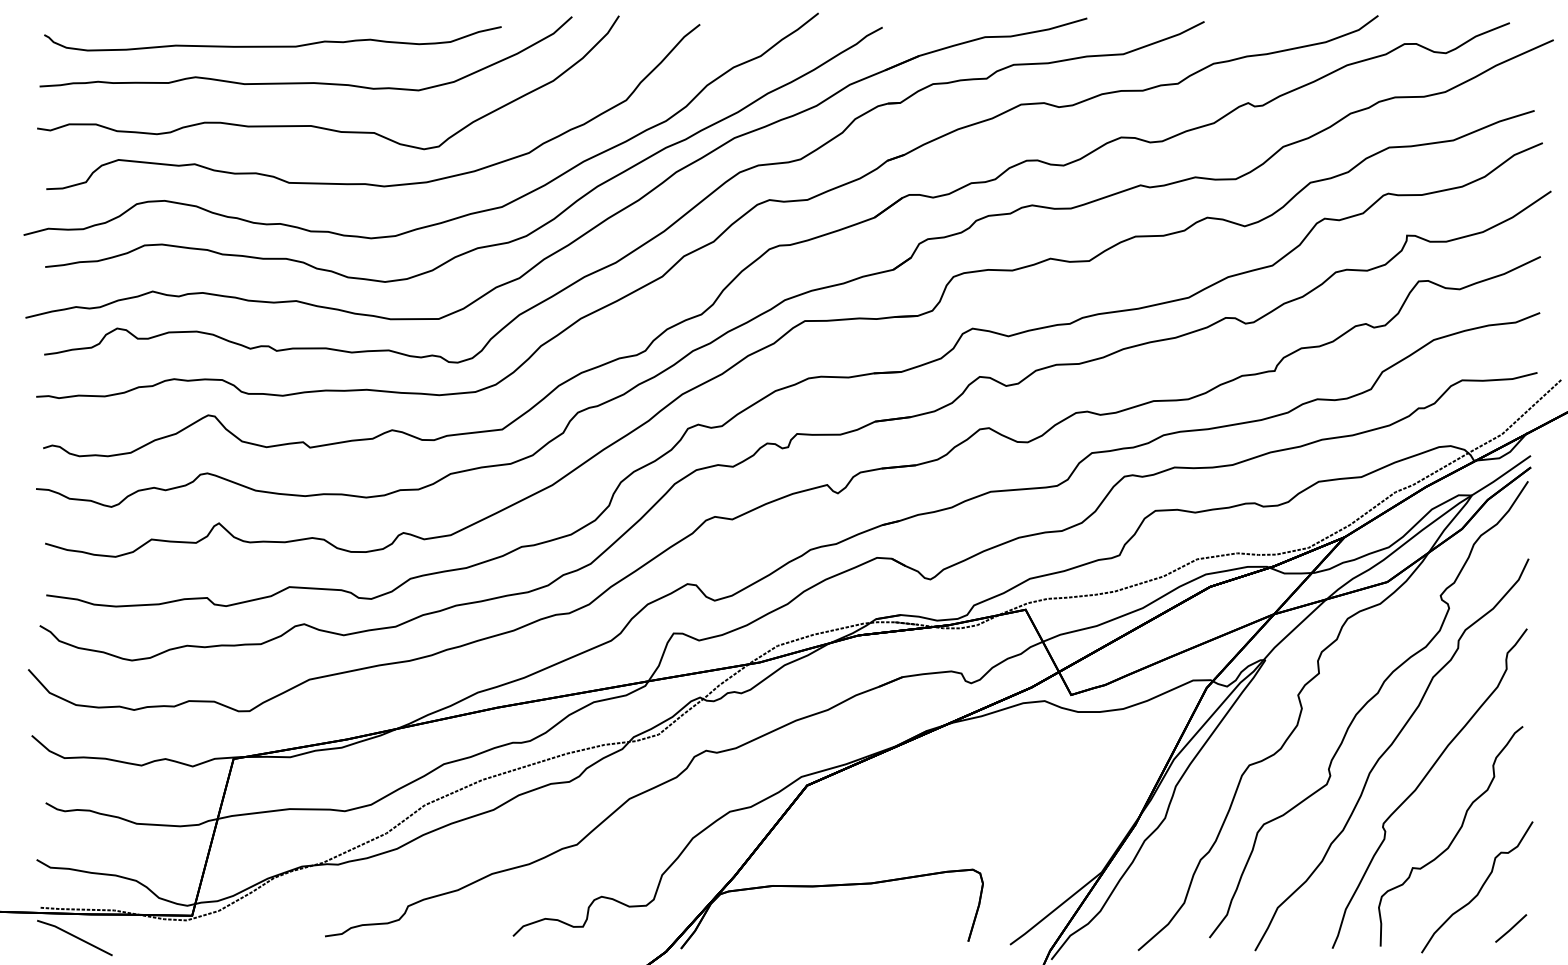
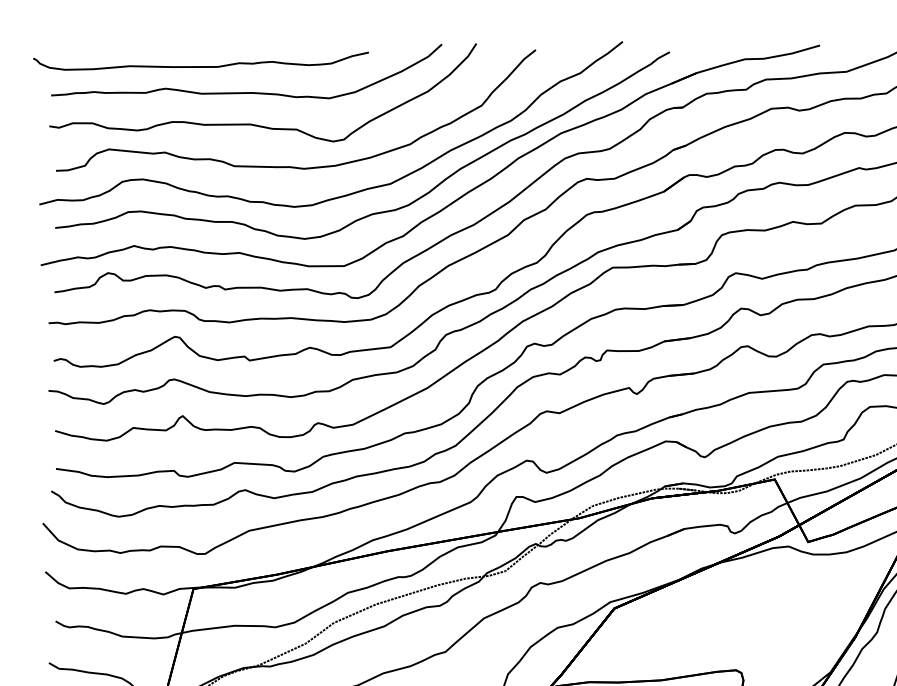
curve: (272, 45) -> (200, 66), moved

